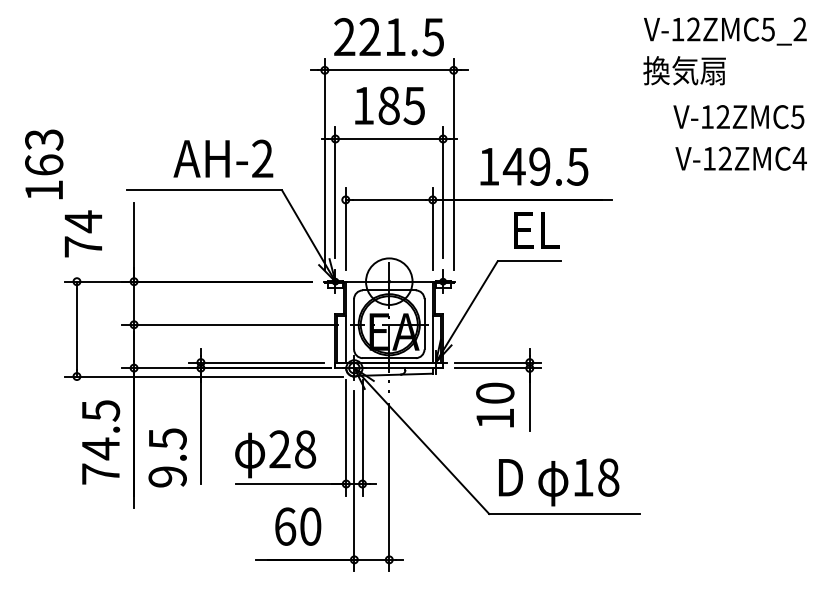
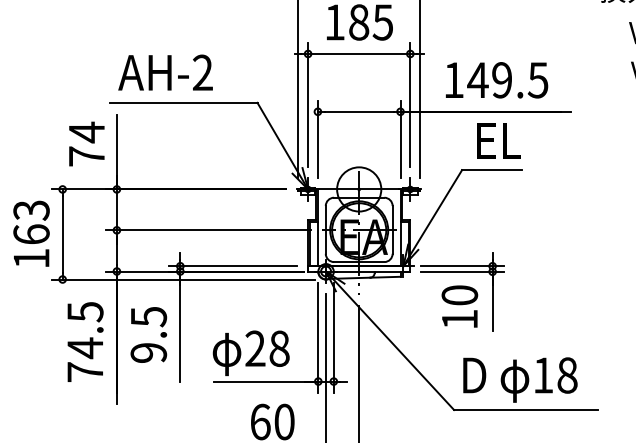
text: (223, 158) -> (165, 72), moved
text: (44, 164) -> (31, 233), moved
text: (82, 233) -> (85, 143), moved
text: (167, 457) -> (148, 334), moved

